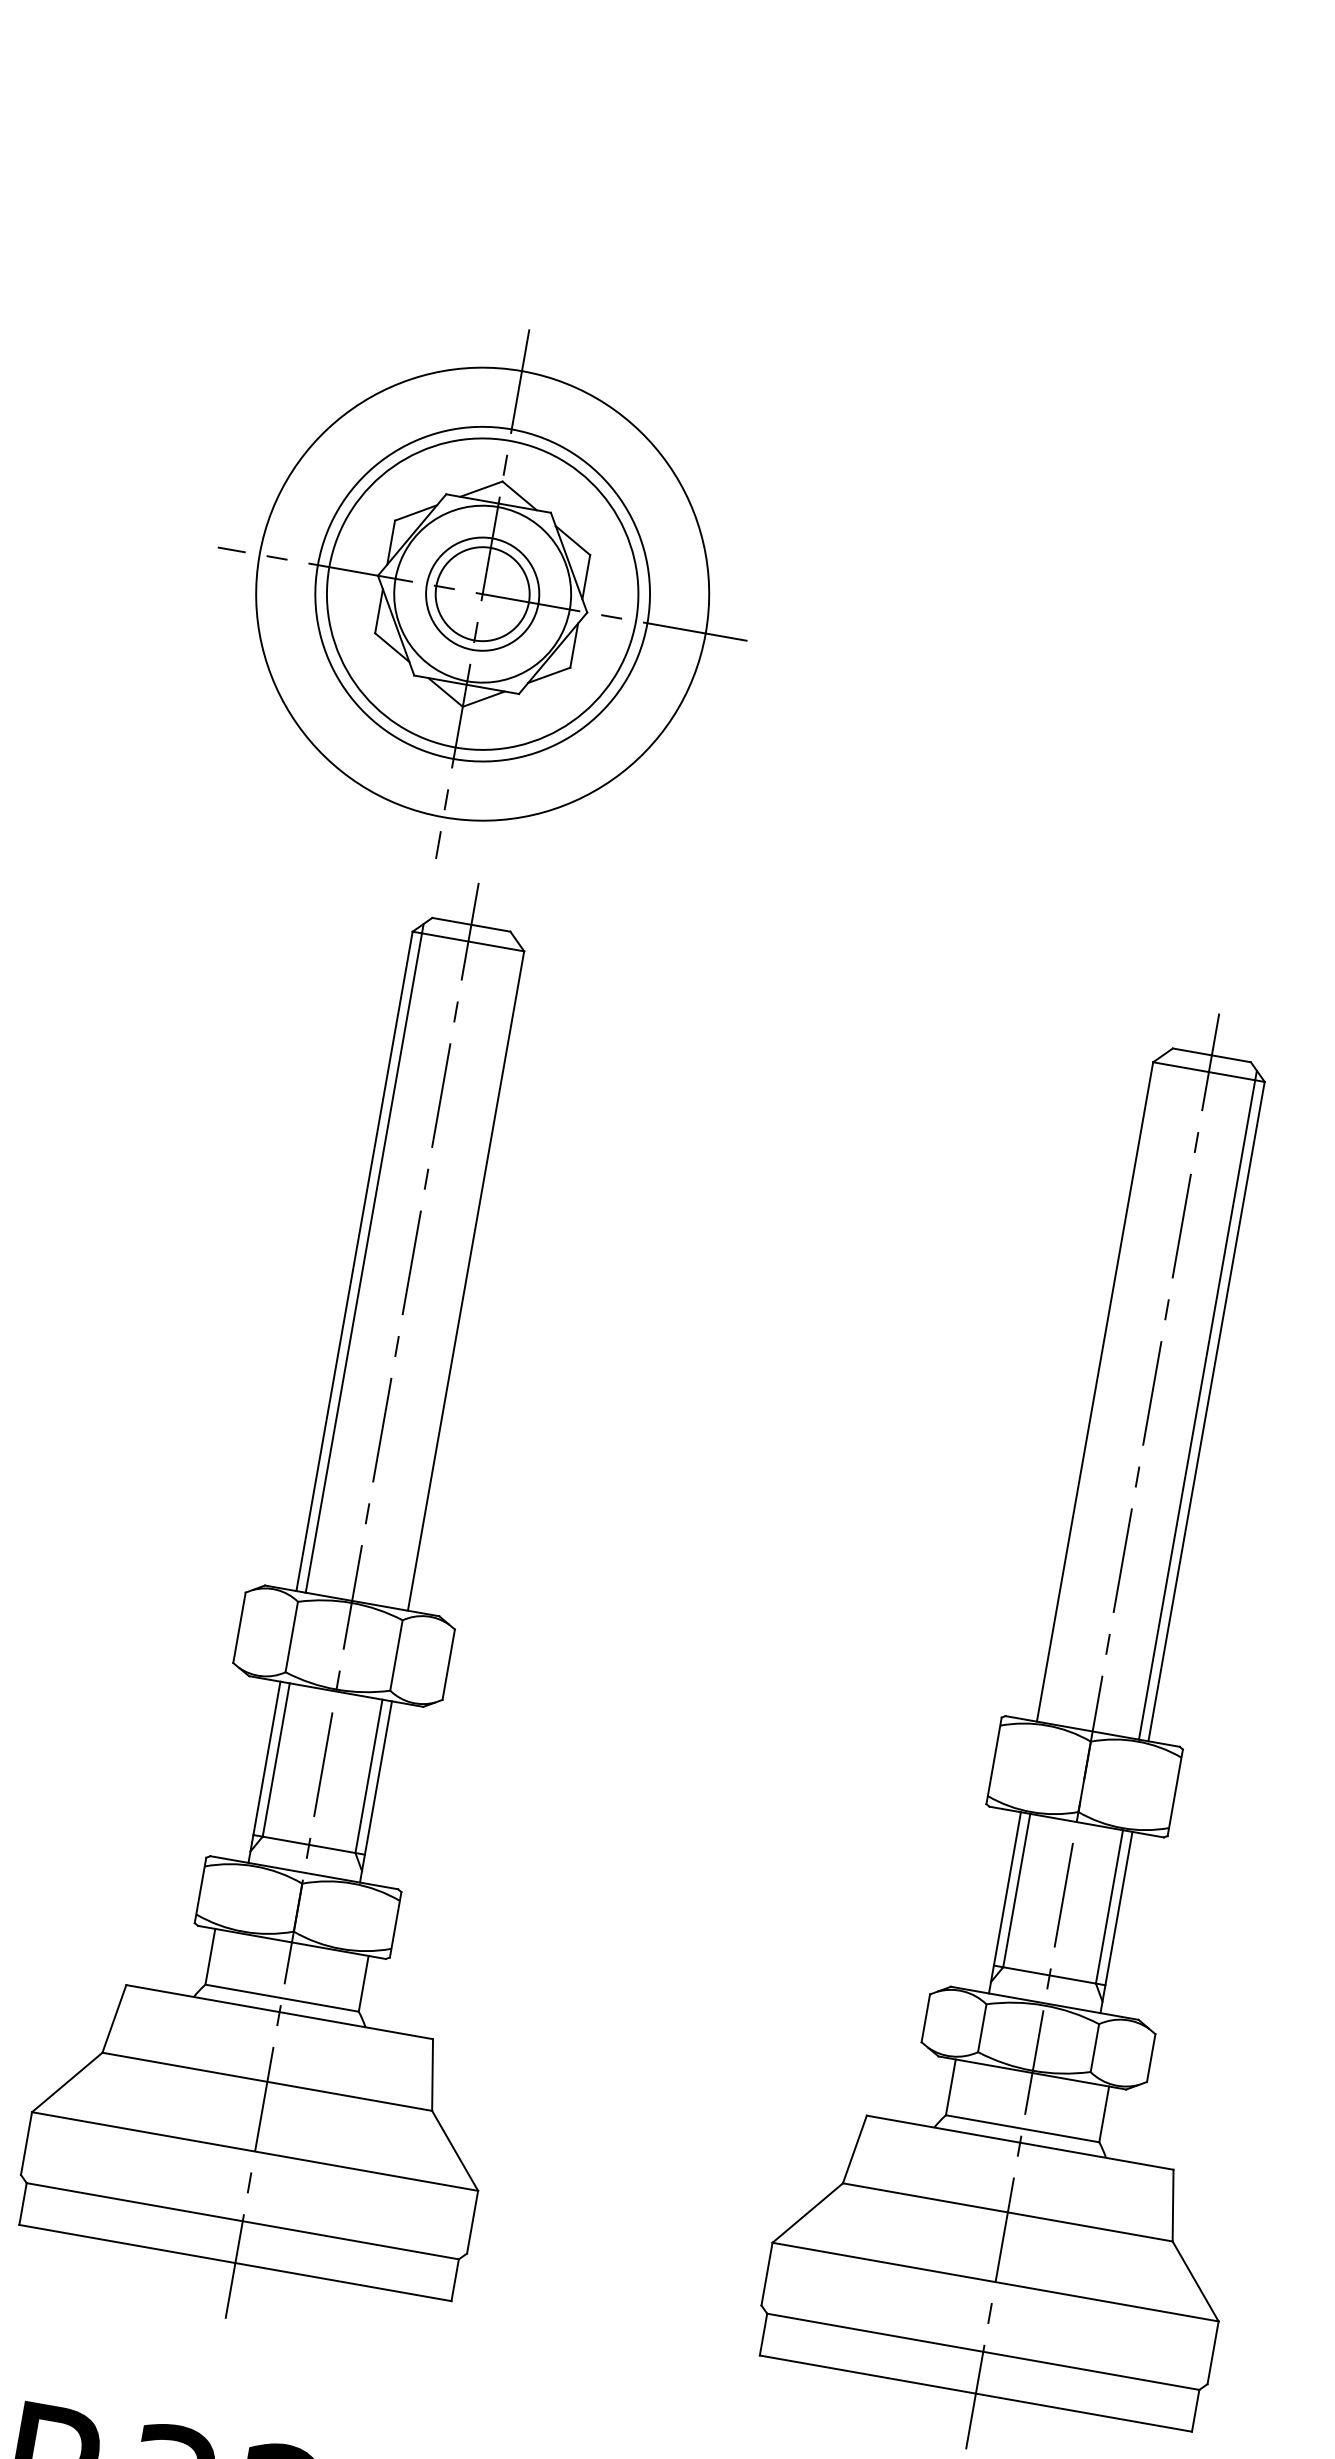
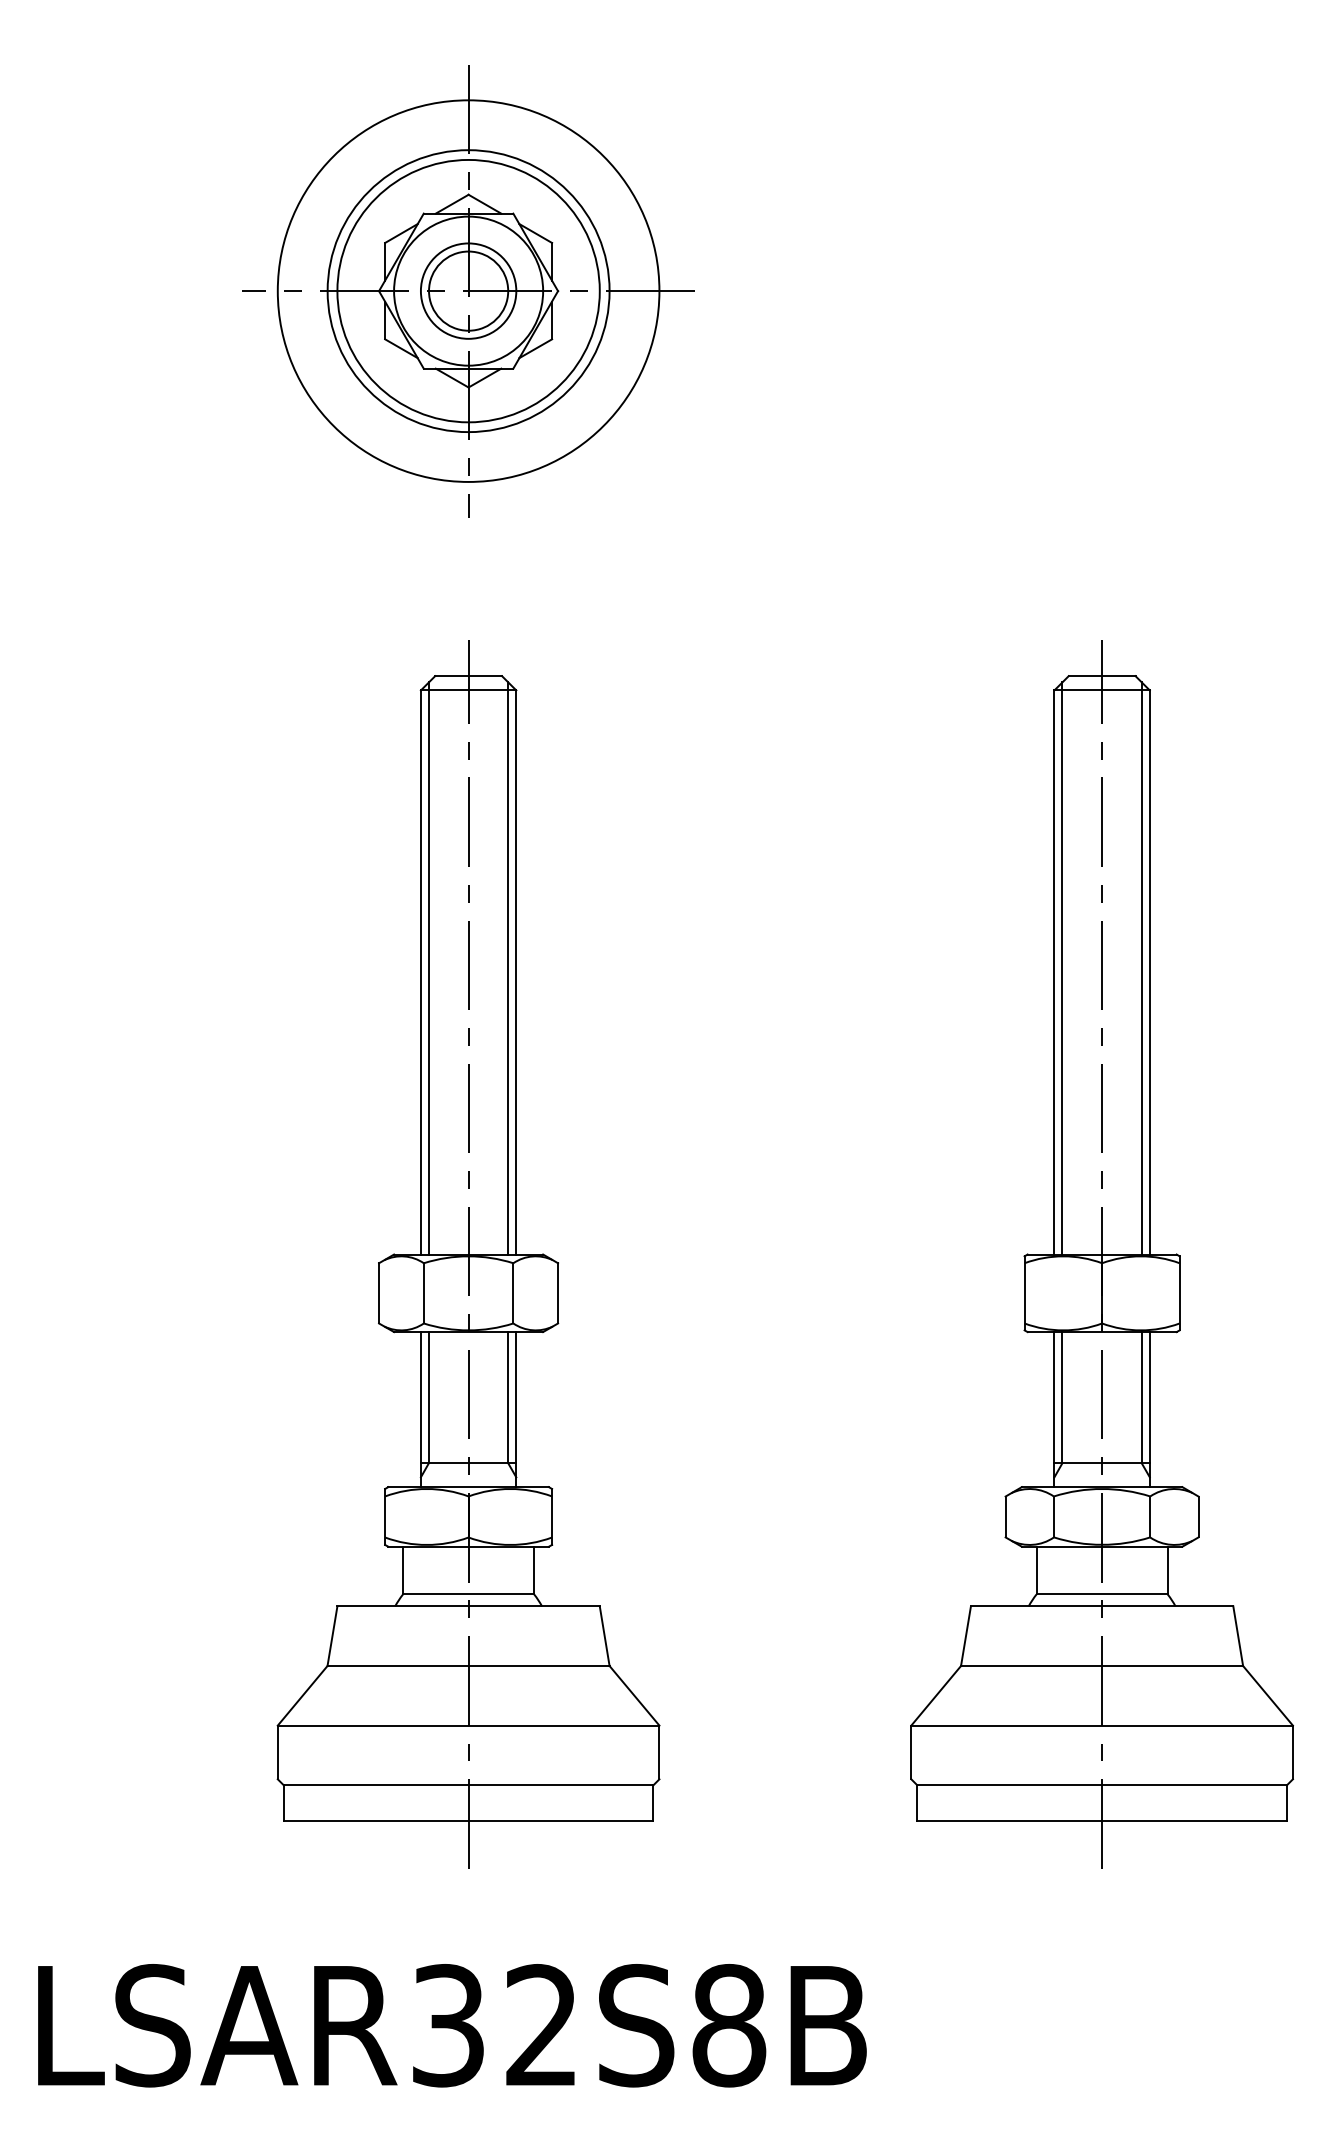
part: (482, 594) -> (468, 291), moved
line: (457, 1274) -> (508, 968), added
line: (1105, 1388) -> (1062, 968), added

